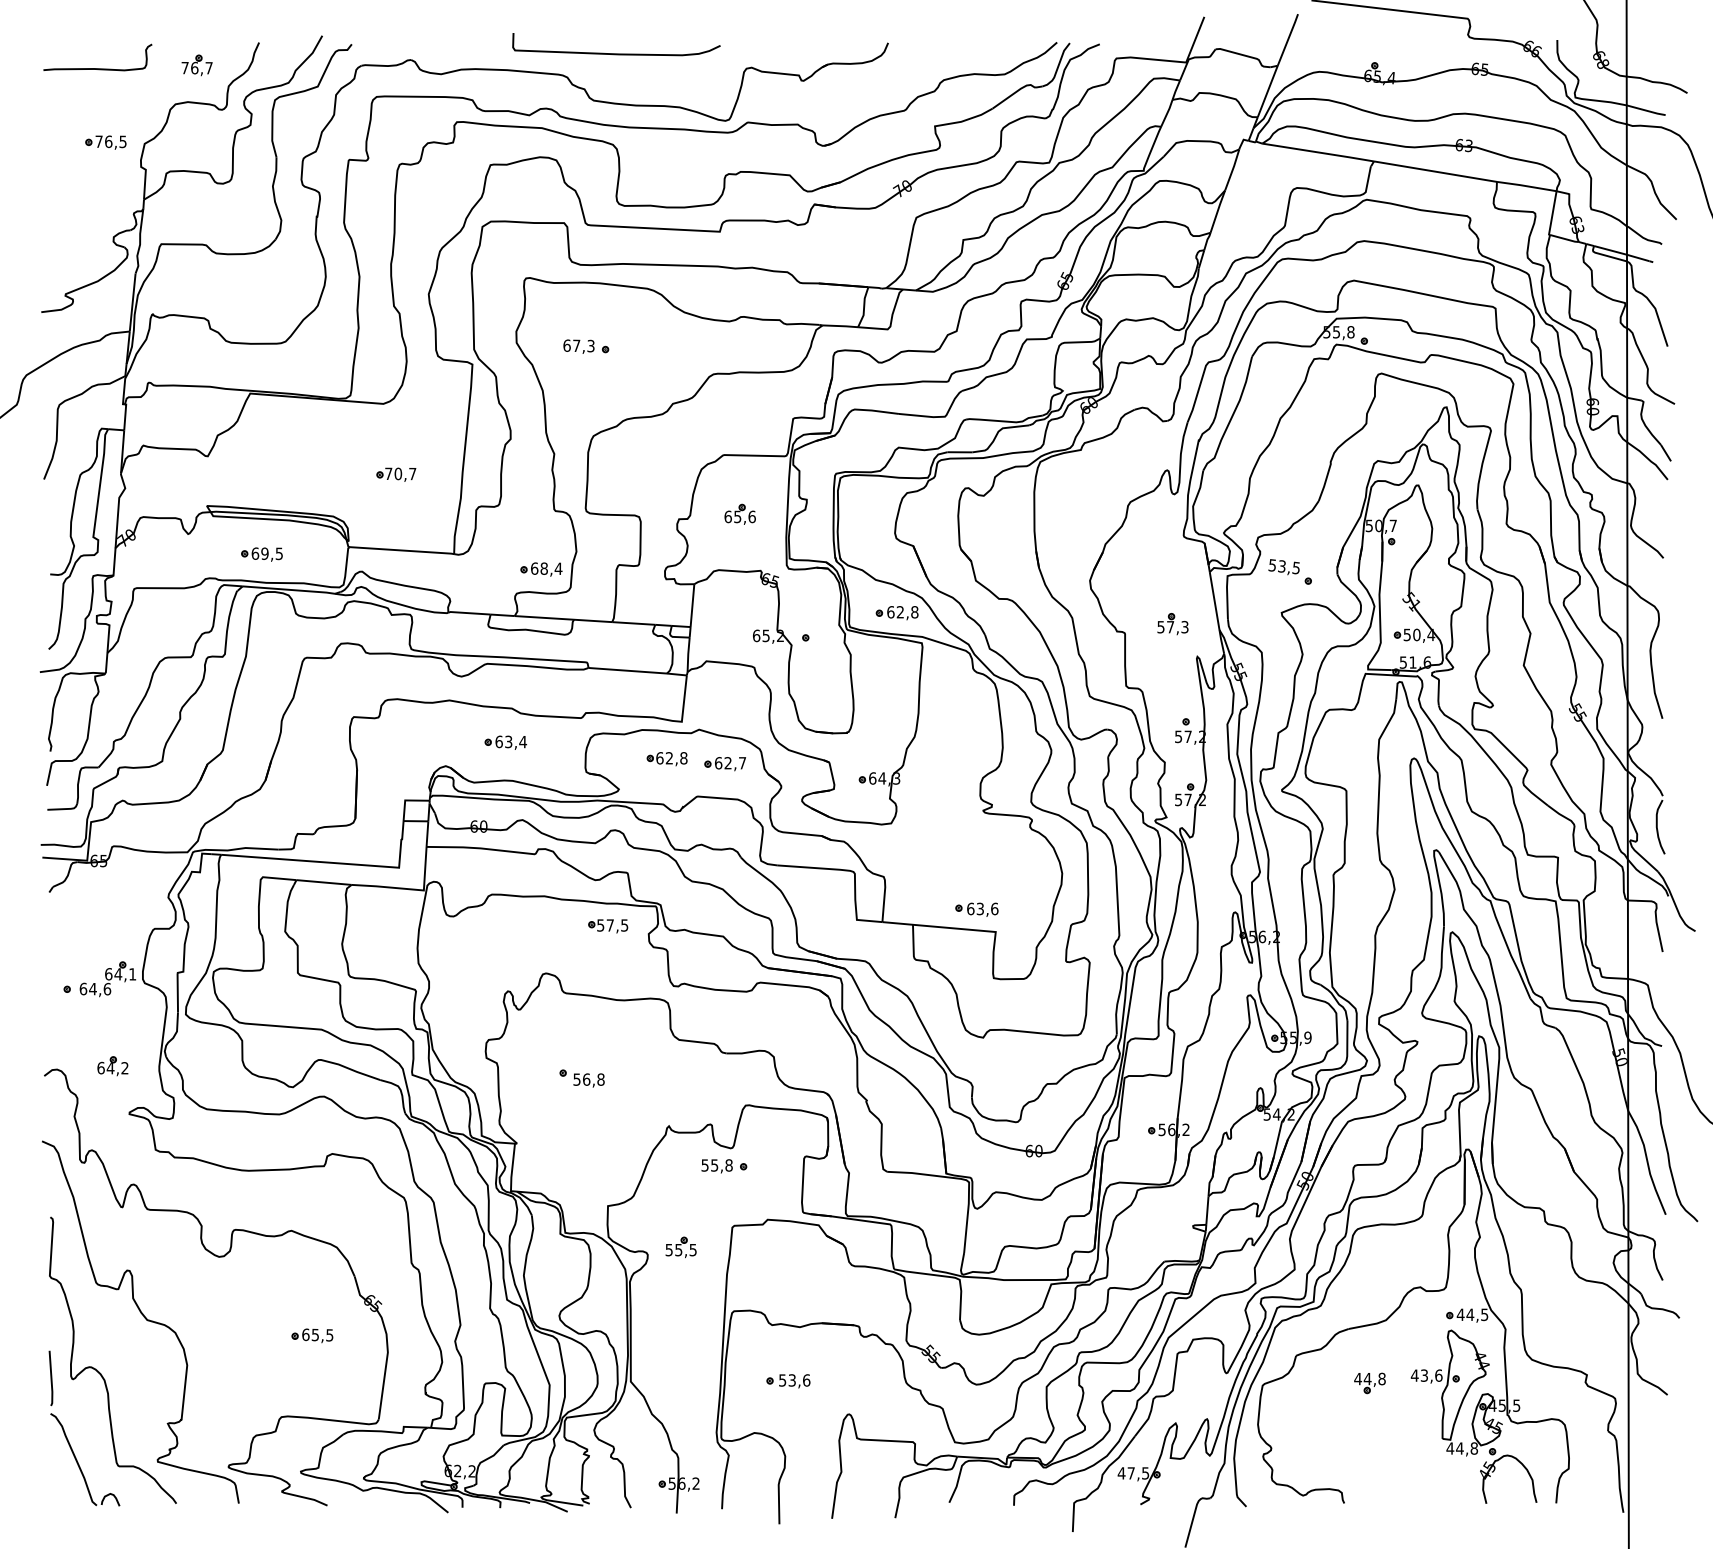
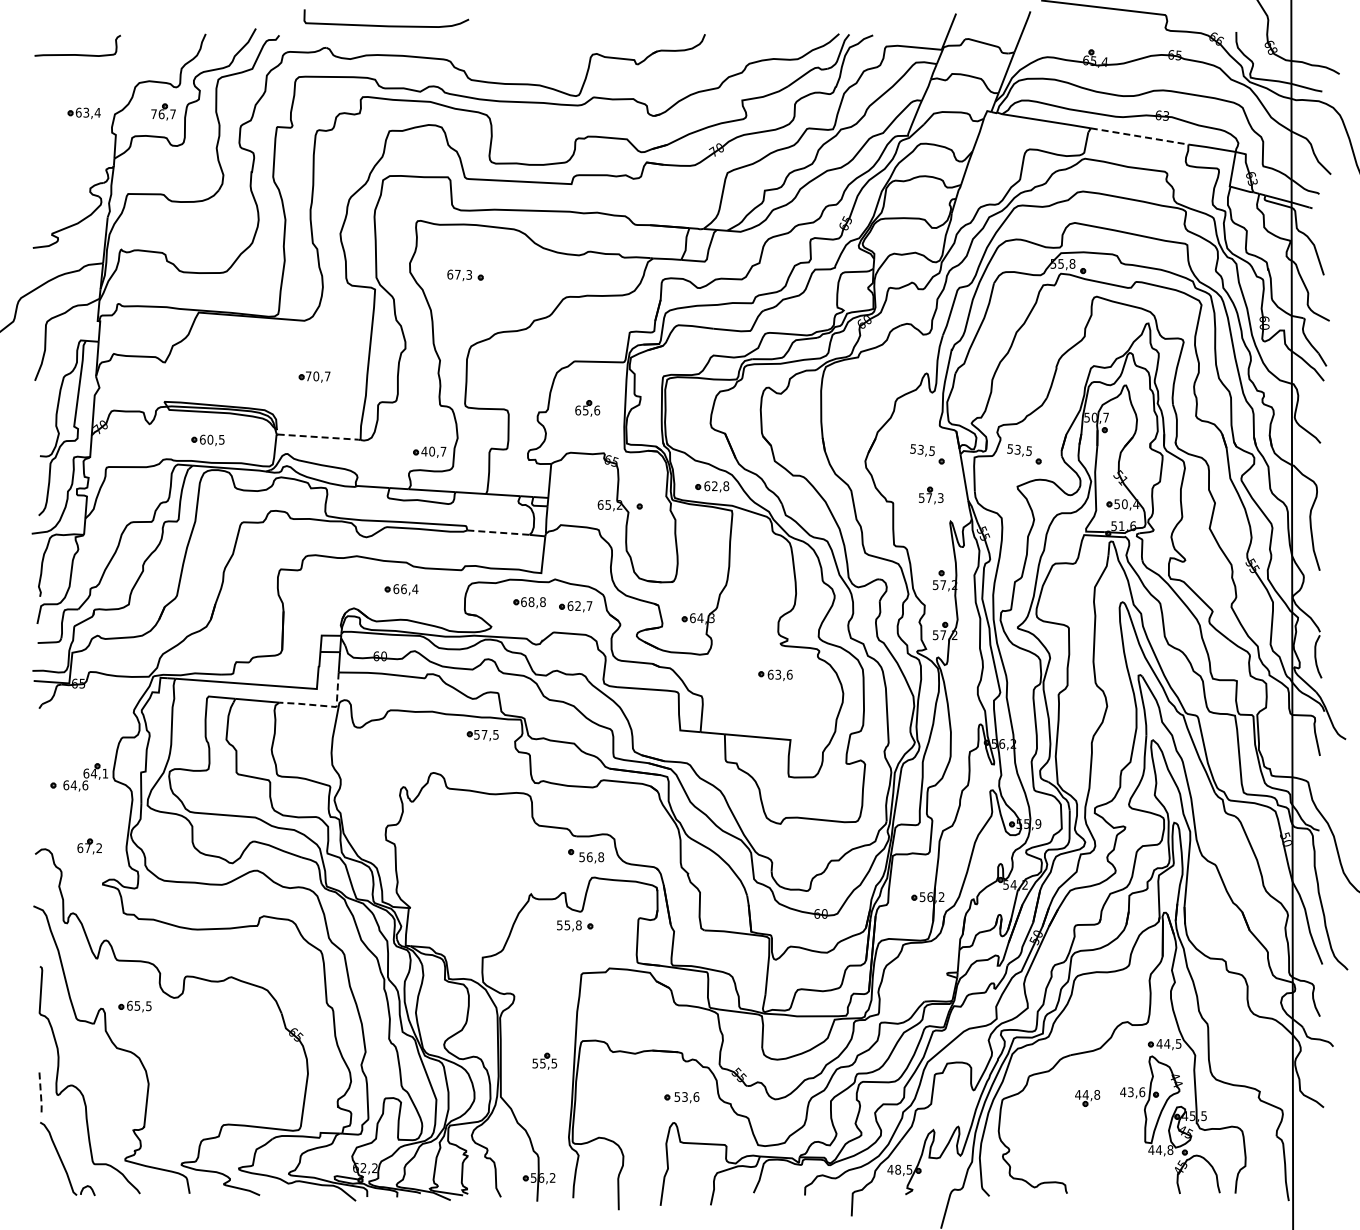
curve: (616, 53) -> (386, 25), moved
part: (197, 64) -> (163, 111), moved
text: (110, 141) -> (87, 112), 76,5 -> 63,4
line: (1436, 171) -> (1140, 136), solid -> dashed
line: (402, 550) -> (319, 437), solid -> dashed
text: (265, 553) -> (210, 439), 69,5 -> 60,5
text: (545, 568) -> (433, 451), 68,4 -> 40,7
part: (1168, 572) -> (927, 454), added
line: (627, 670) -> (498, 532), solid -> dashed
text: (508, 742) -> (403, 589), 63,4 -> 66,4
text: (669, 758) -> (531, 602), 62,8 -> 68,8
line: (408, 889) -> (324, 706), solid -> dashed
part: (976, 909) -> (775, 675), moved
text: (110, 1067) -> (87, 847), 64,2 -> 67,2
part: (582, 1078) -> (586, 856), moved
part: (680, 1246) -> (544, 1060), moved
part: (311, 1335) -> (134, 1006), moved
line: (52, 1381) -> (41, 1096), solid -> dashed
part: (787, 1381) -> (681, 1097), moved
text: (1130, 1473) -> (897, 1169), 47,5 -> 48,5

